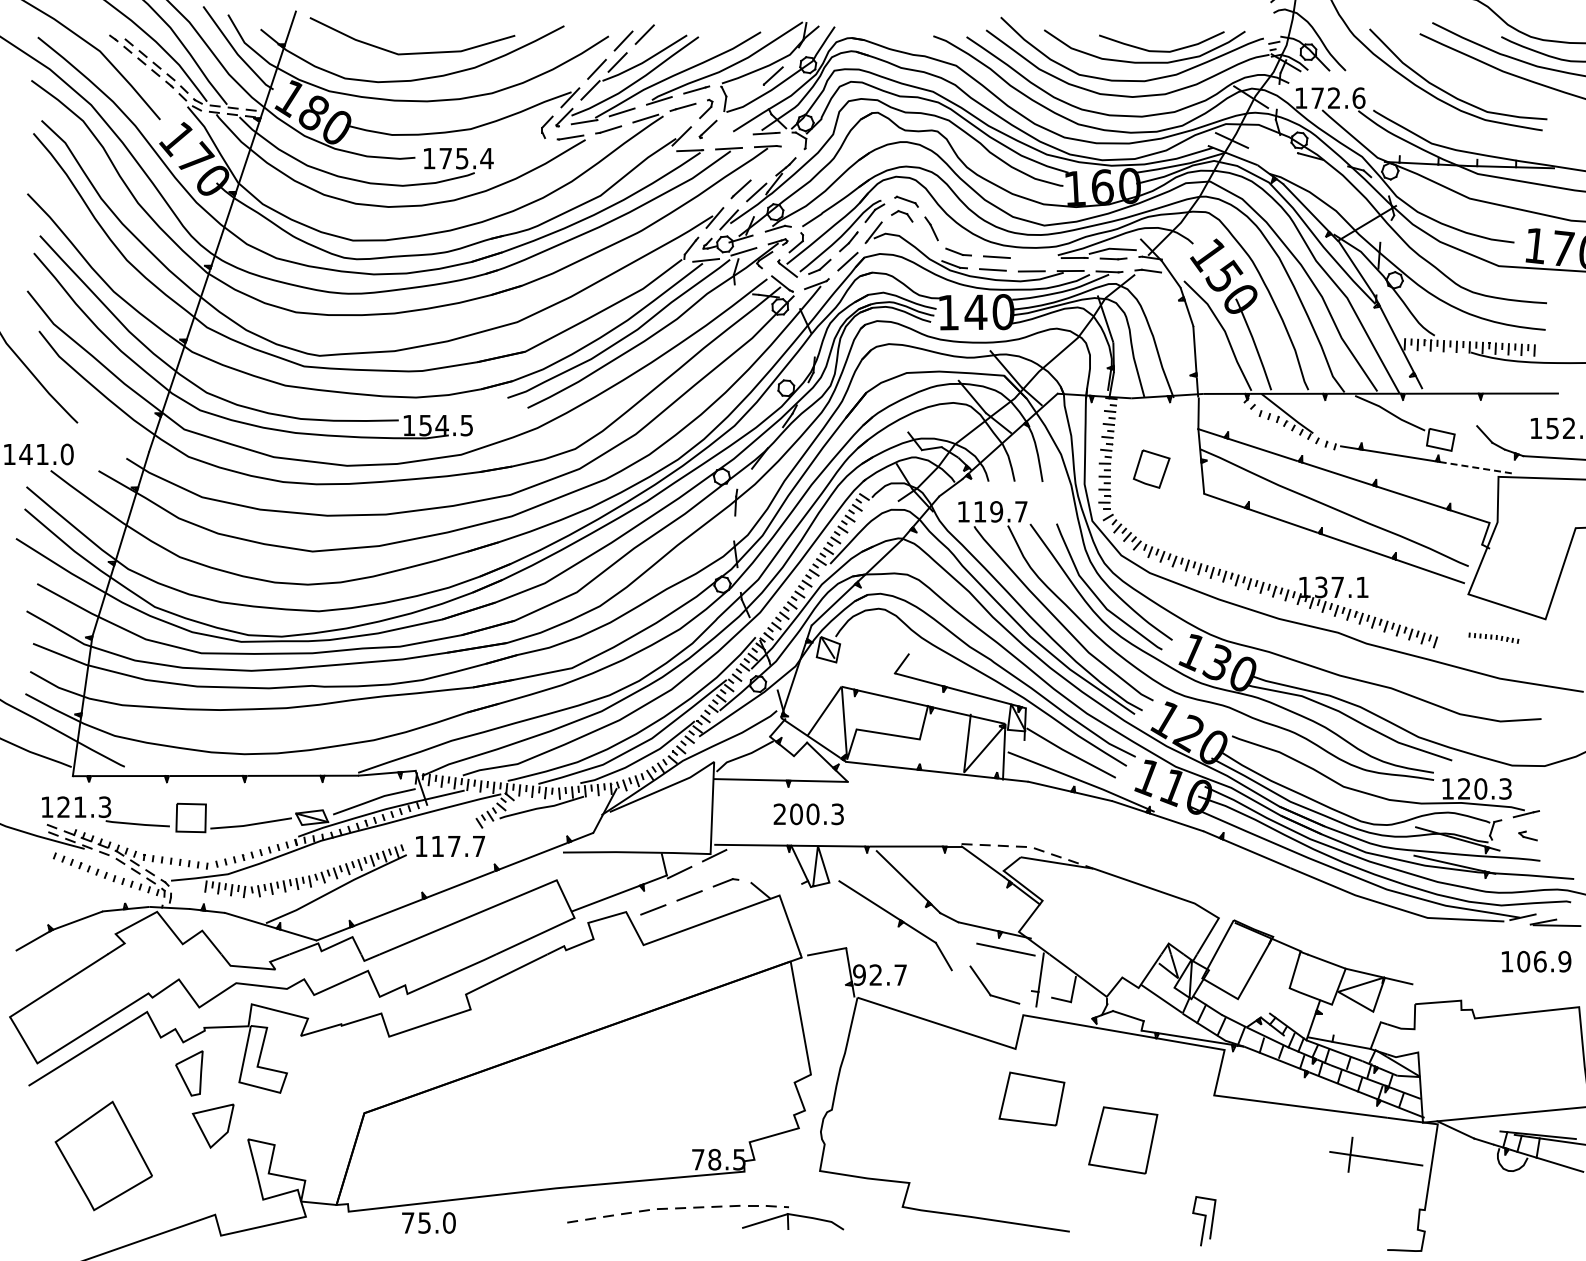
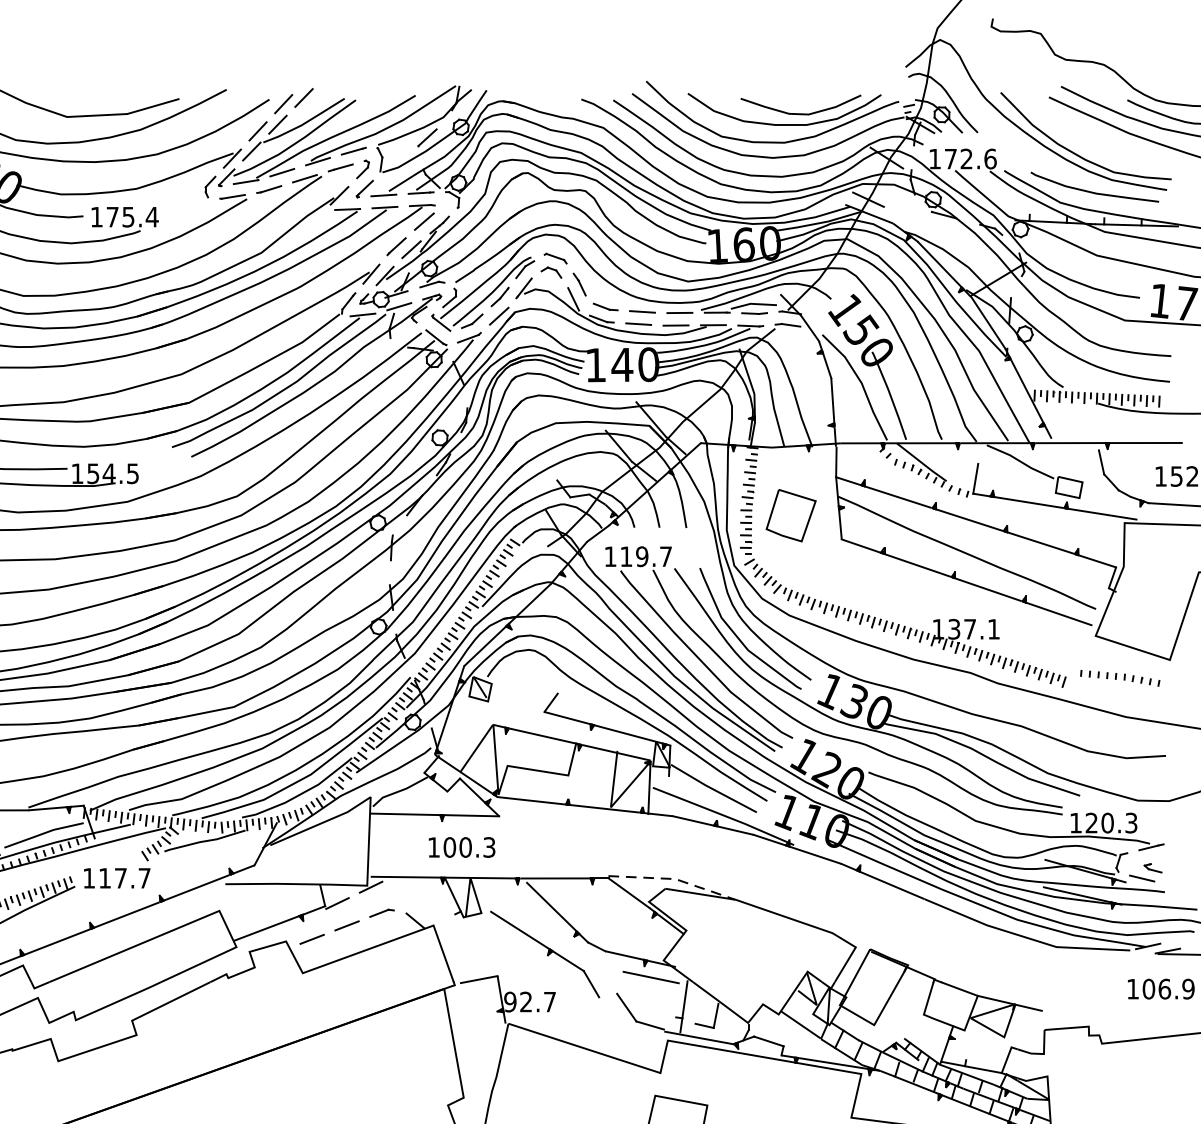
curve: (1467, 132) -> (1094, 192), added
line: (727, 135) -> (383, 194), added
line: (769, 162) -> (423, 220), added
line: (924, 243) -> (572, 298), added
line: (1035, 258) -> (679, 313), added
line: (1474, 413) -> (1101, 462), added
line: (1343, 430) -> (975, 478), added
line: (1472, 467) -> (1099, 514), dashed -> solid
part: (1151, 468) -> (791, 515), size x1.43
part: (1493, 637) -> (1119, 677), size x1.67
text: (779, 813) -> (433, 846), 200.3 -> 100.3
line: (1516, 846) -> (1141, 878), added
line: (1055, 1012) -> (698, 1037), added

